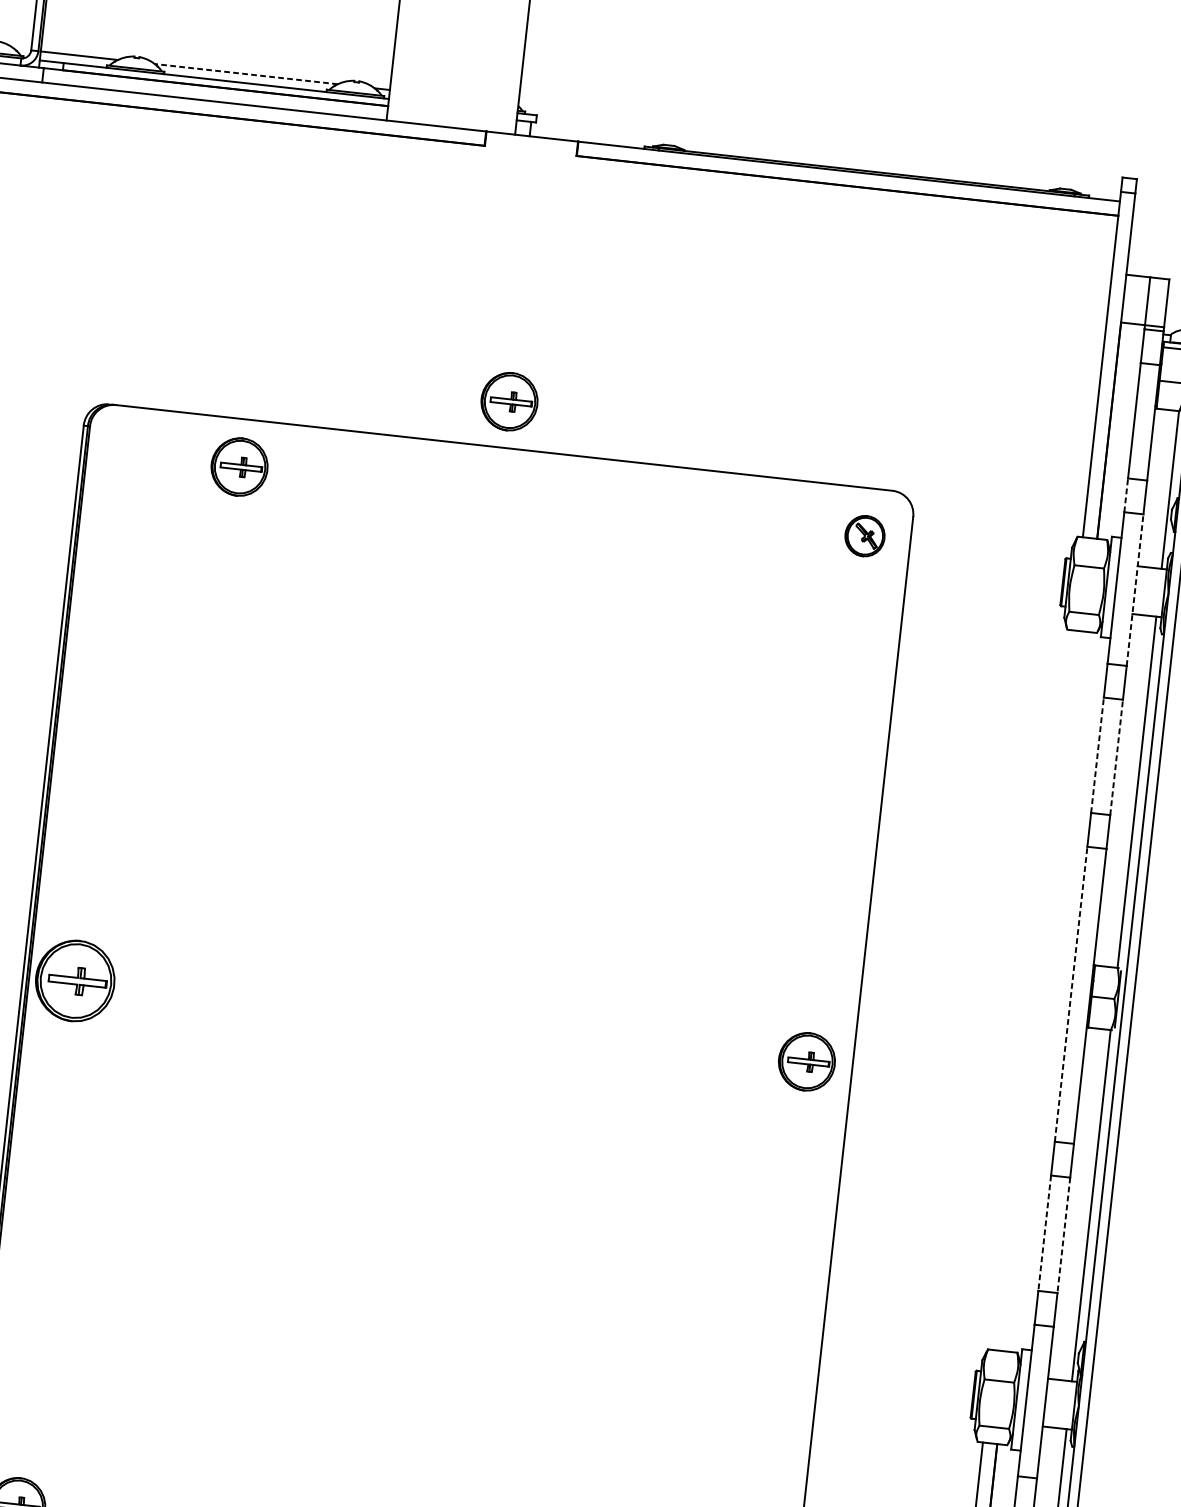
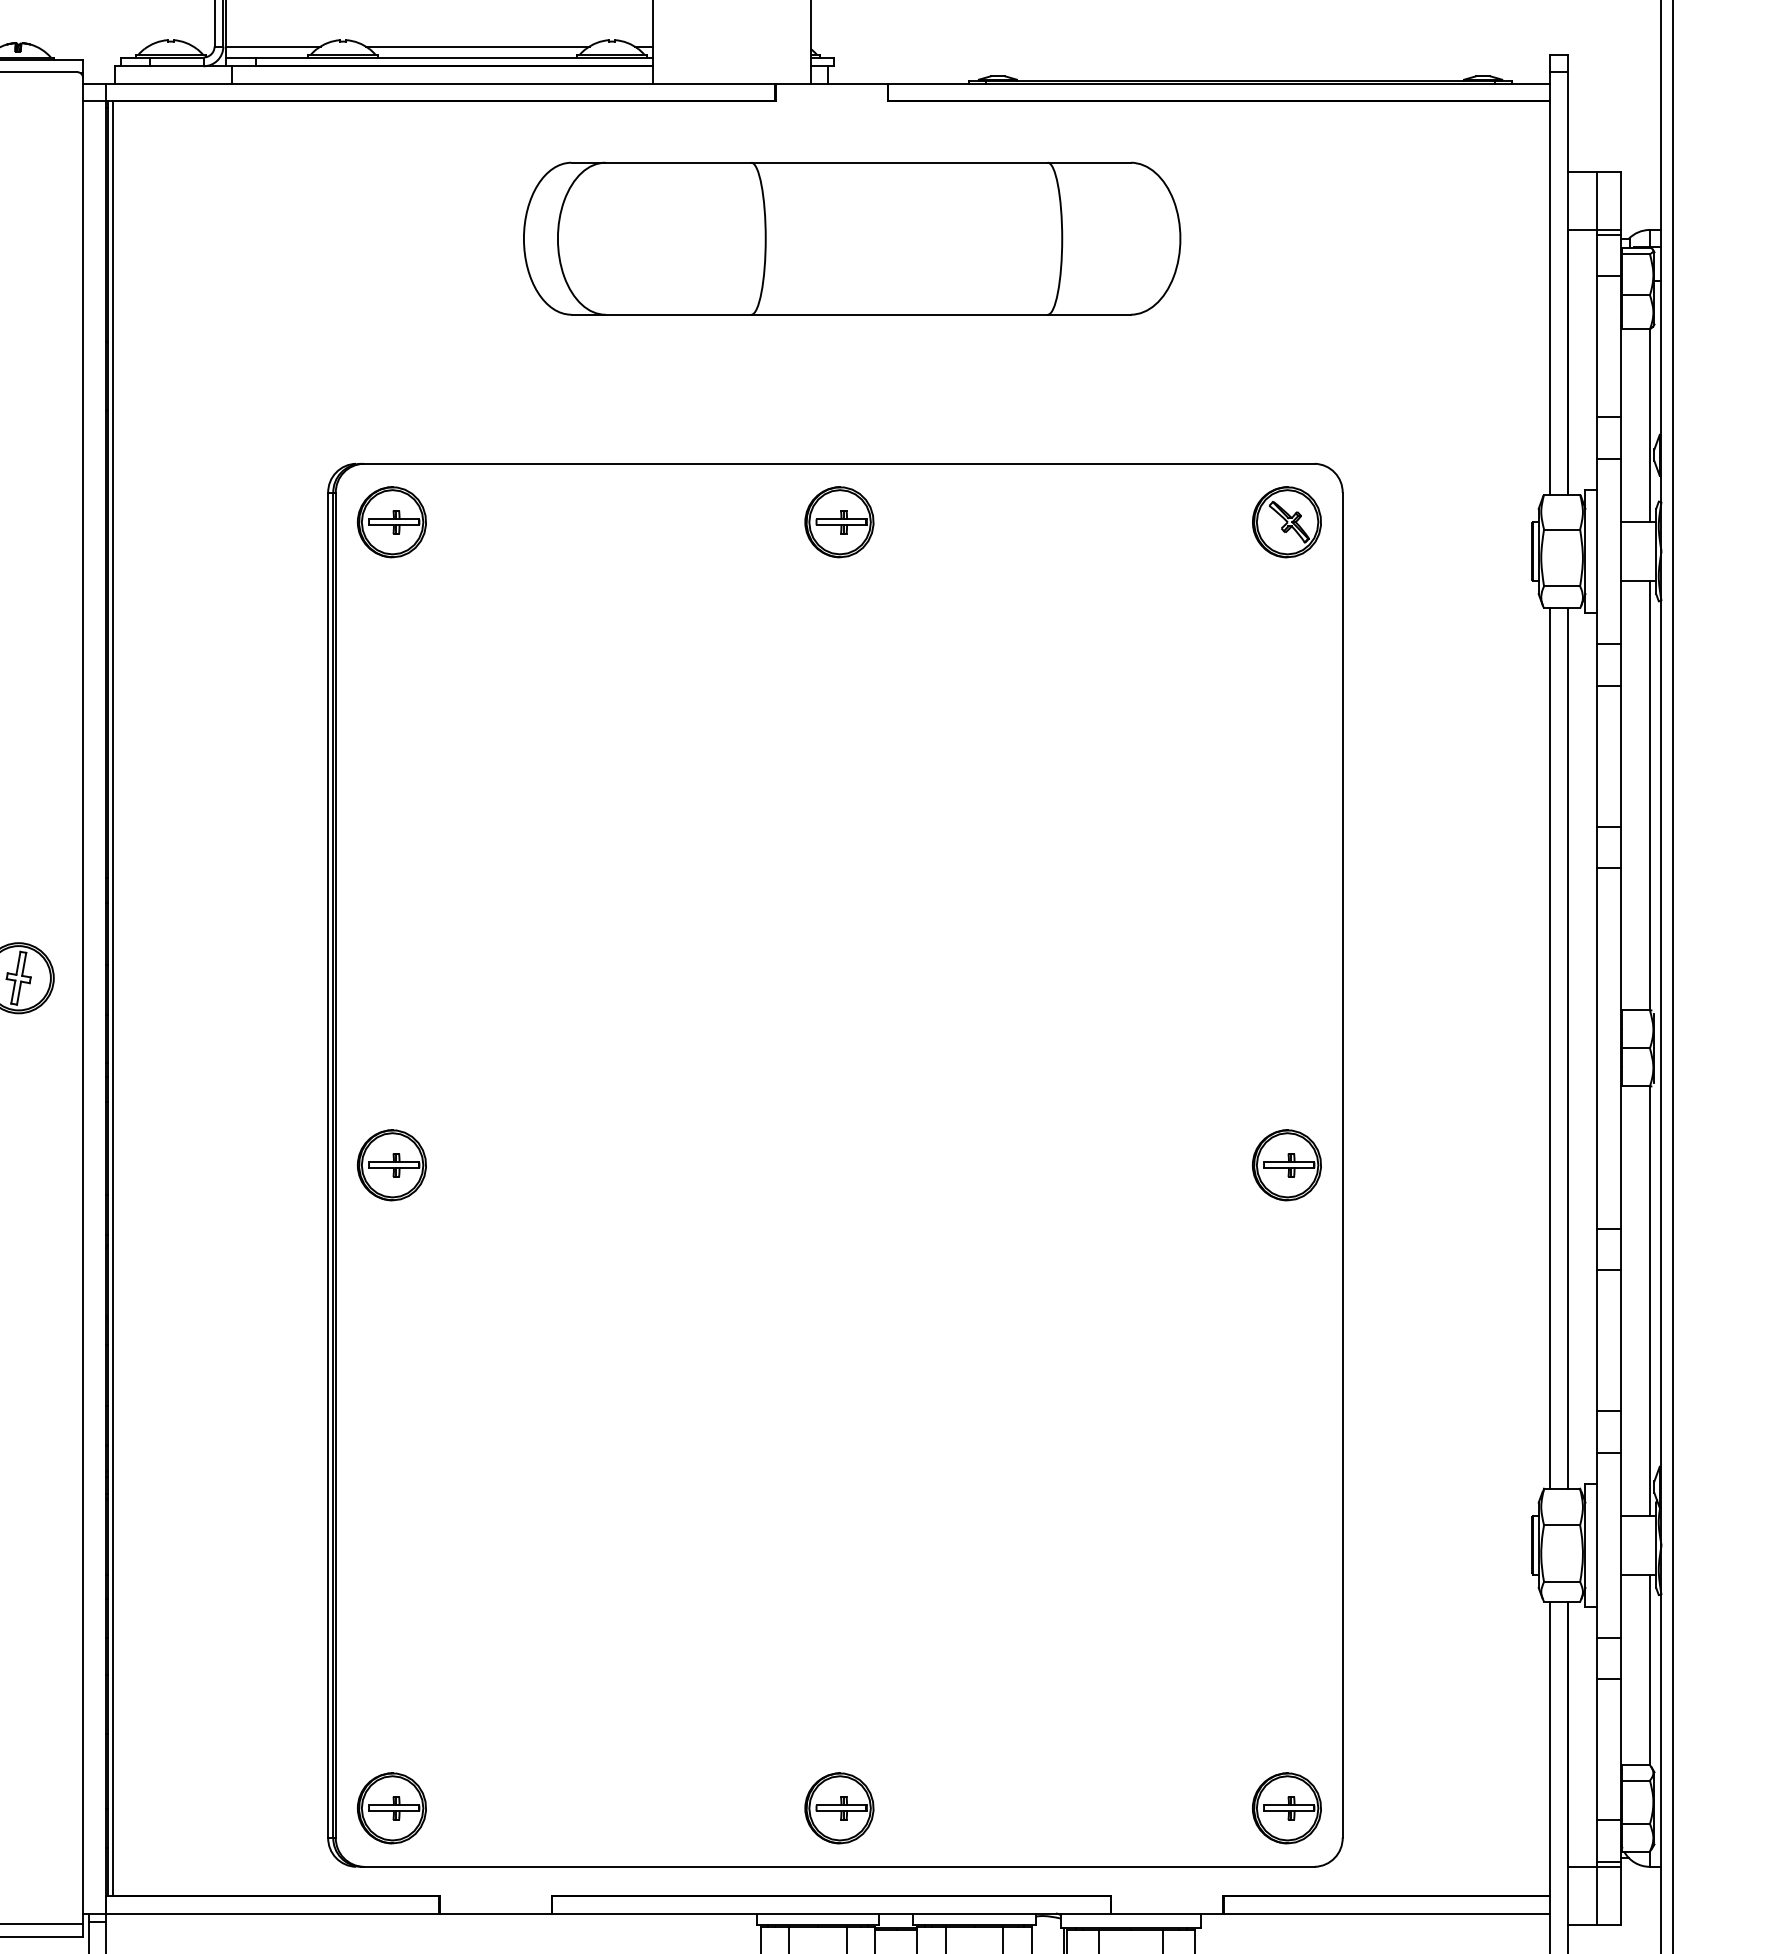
line: (246, 74) -> (477, 46), dashed -> solid
part: (535, 264) -> (852, 238), added
part: (509, 401) -> (839, 522), moved
part: (239, 467) -> (391, 522), moved
line: (1126, 495) -> (1597, 438), dashed -> solid
part: (864, 536) -> (1286, 522), size x1.43
line: (1135, 590) -> (1620, 551), dashed -> solid
line: (1097, 755) -> (1597, 756), dashed -> solid
line: (1116, 757) -> (1620, 756), dashed -> solid
part: (74, 981) -> (391, 1165), size x0.71
line: (1032, 990) -> (1550, 1048), added
line: (1046, 991) -> (1567, 1048), added
line: (1071, 993) -> (1597, 1047), dashed -> solid
line: (1045, 1233) -> (1597, 1340), dashed -> solid
line: (1063, 1235) -> (1620, 1340), dashed -> solid

